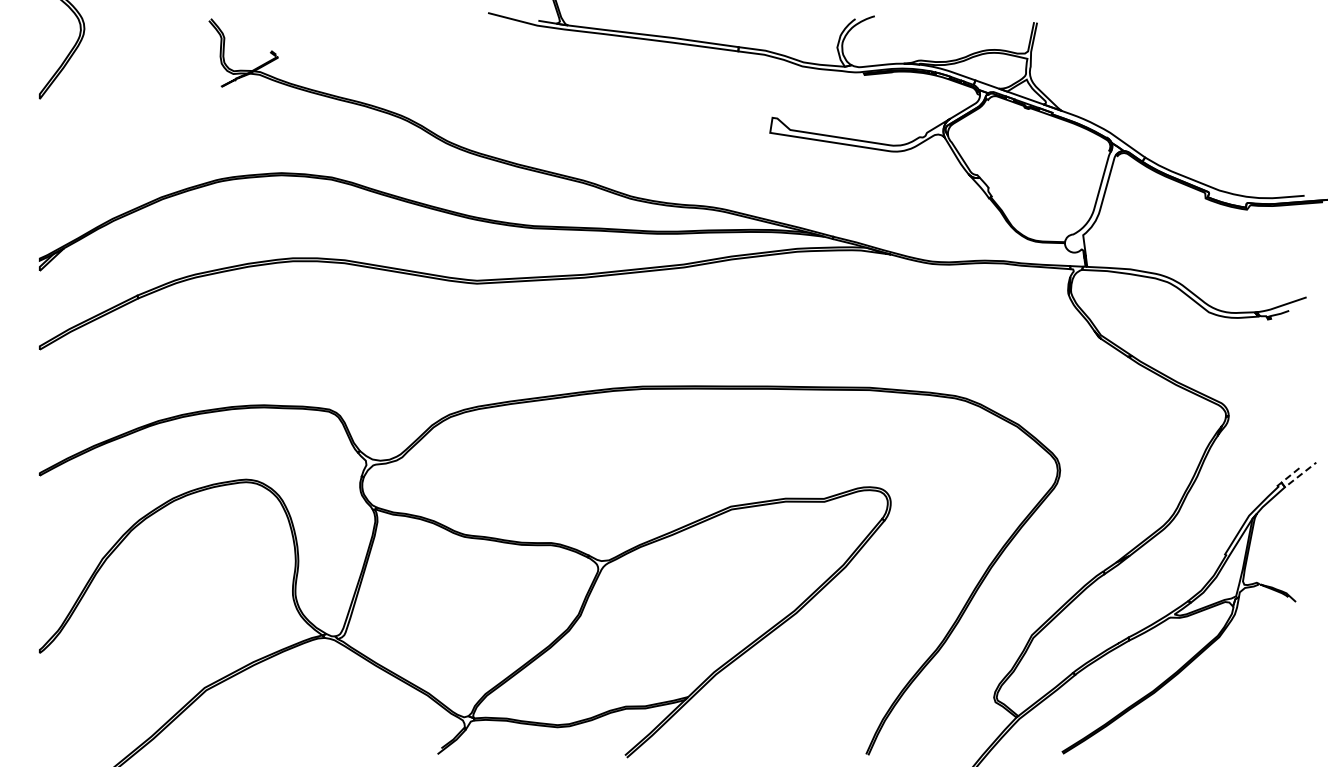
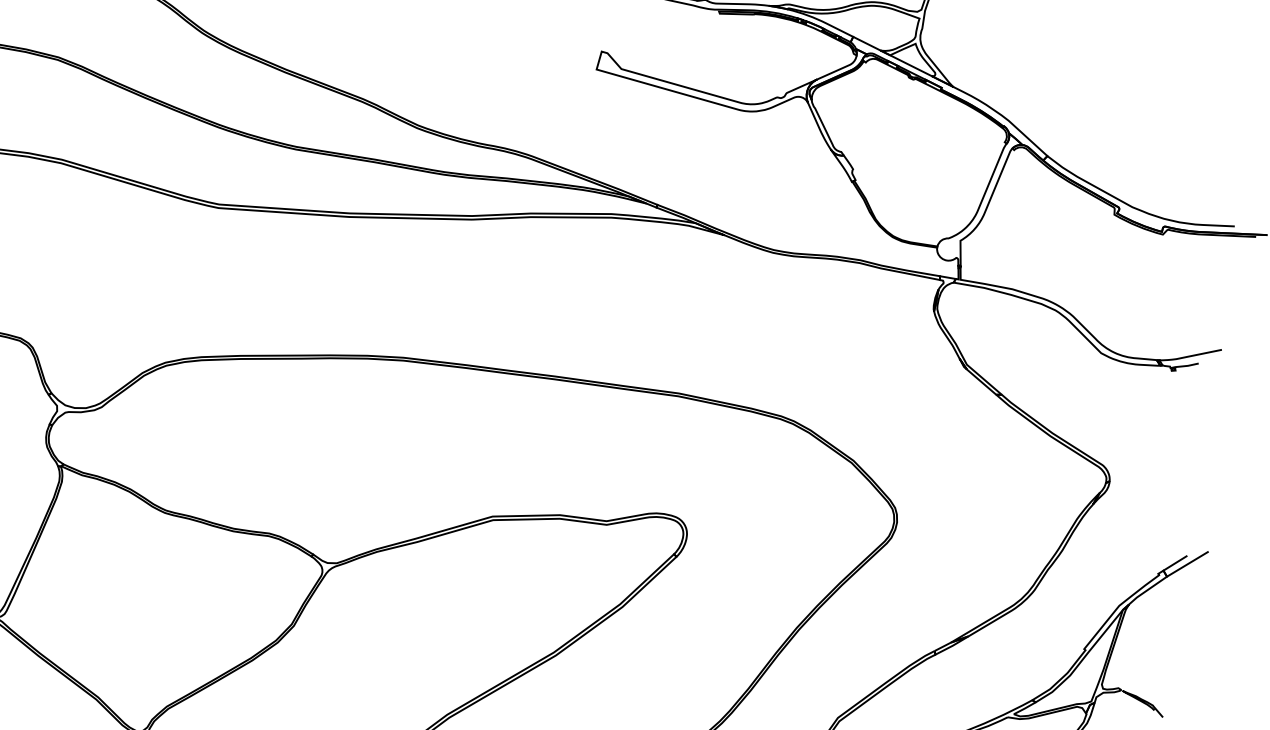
line: (1288, 484) -> (1171, 573), dashed -> solid

